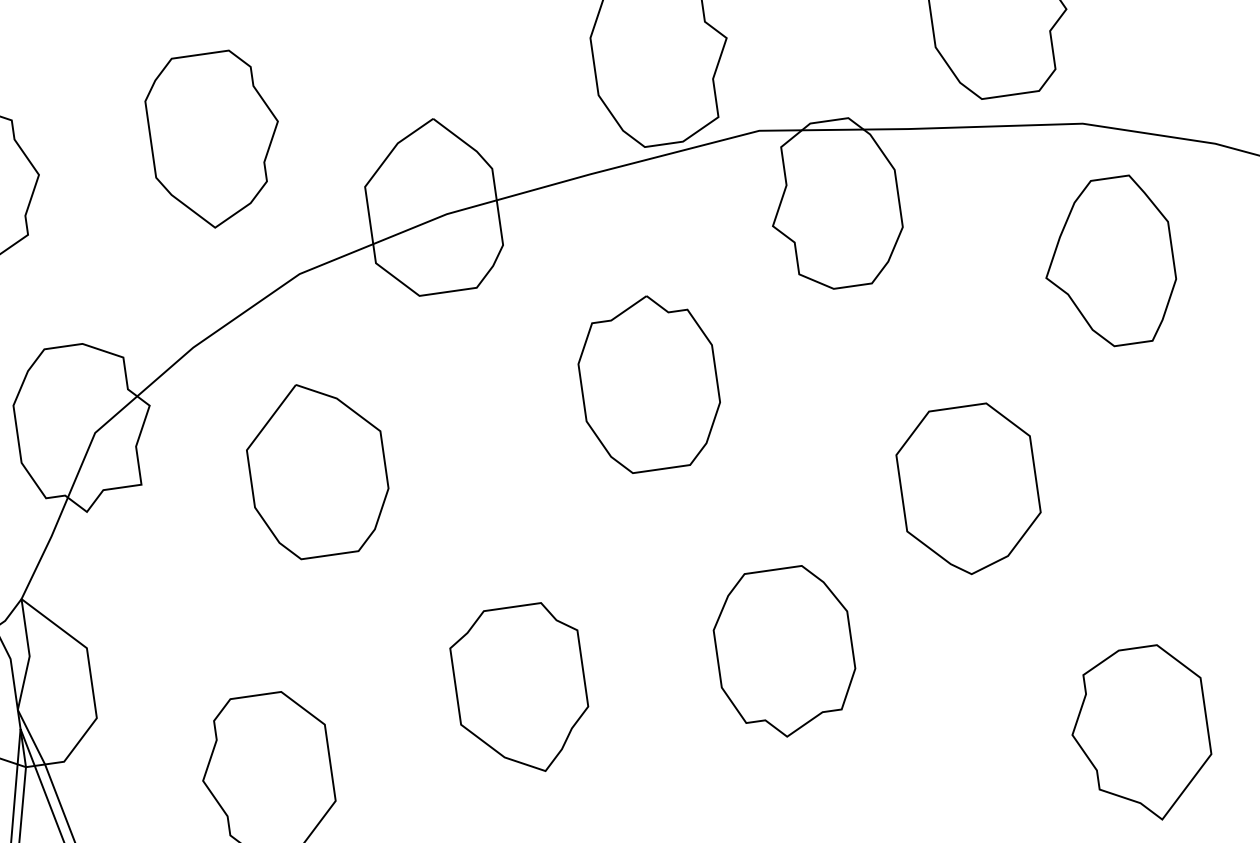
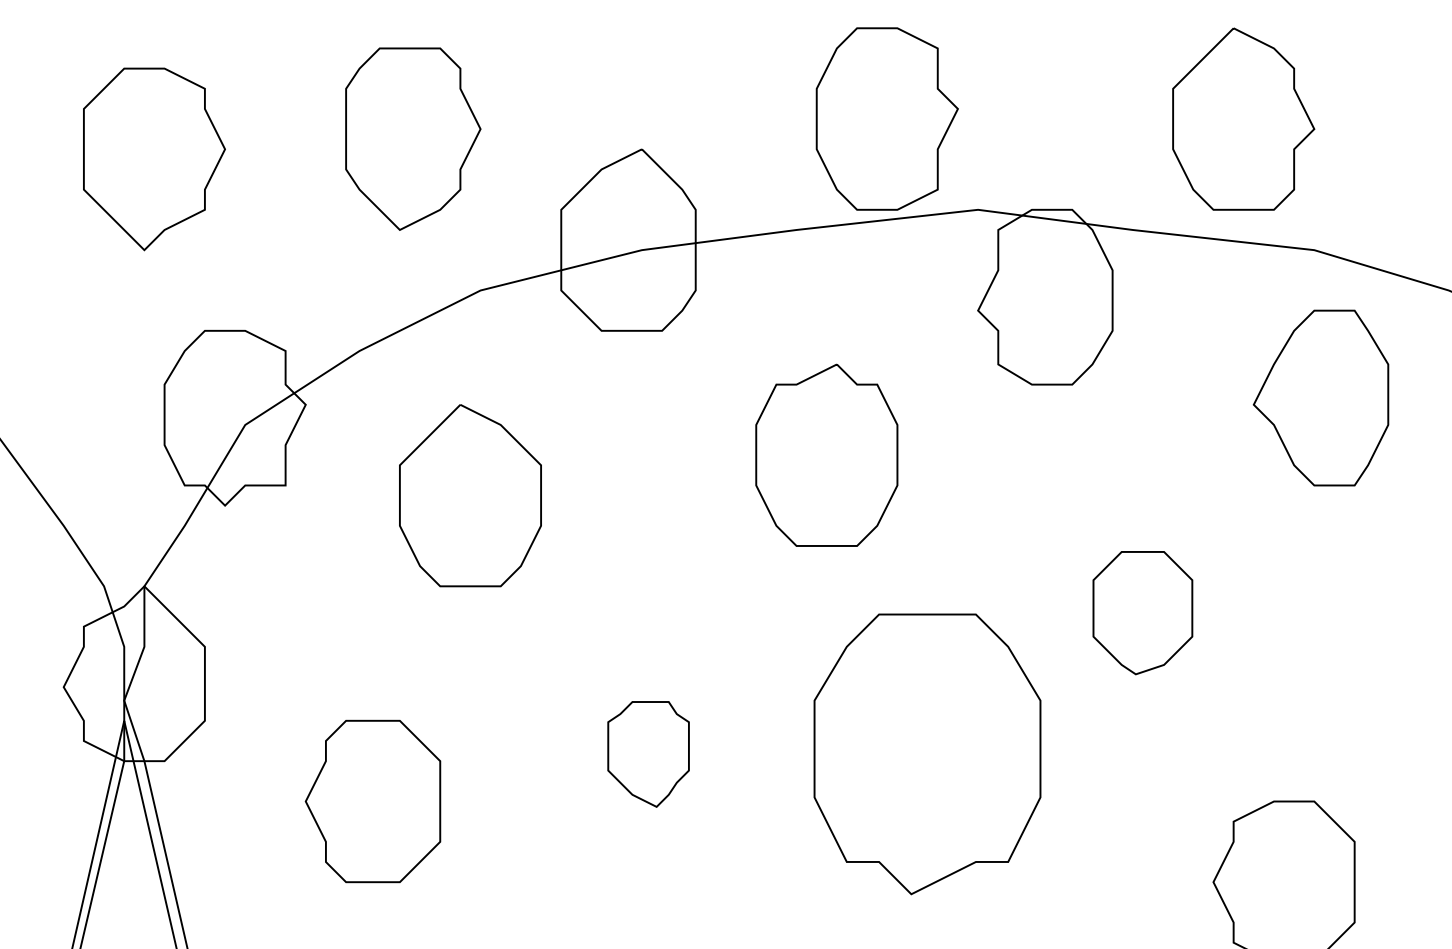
part: (969, 489) -> (1142, 612), size x0.7
part: (784, 652) -> (927, 754), size x1.6
part: (520, 690) -> (648, 754), size x0.6

